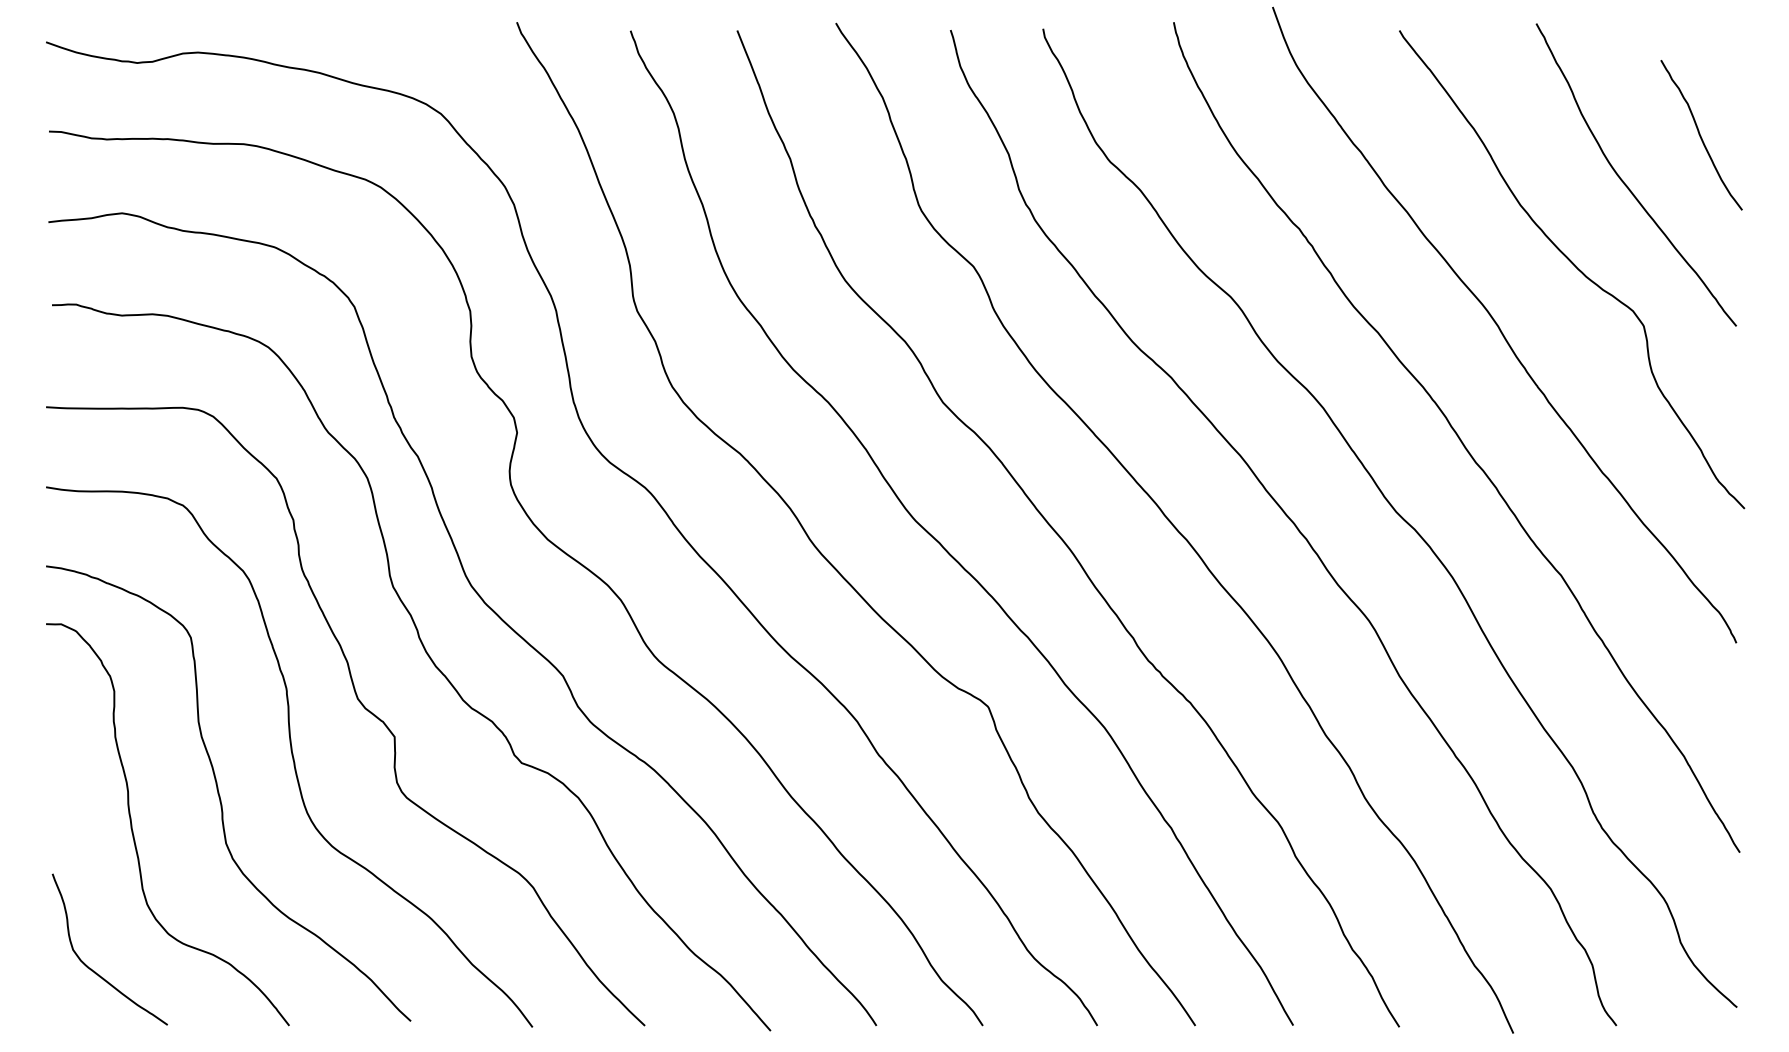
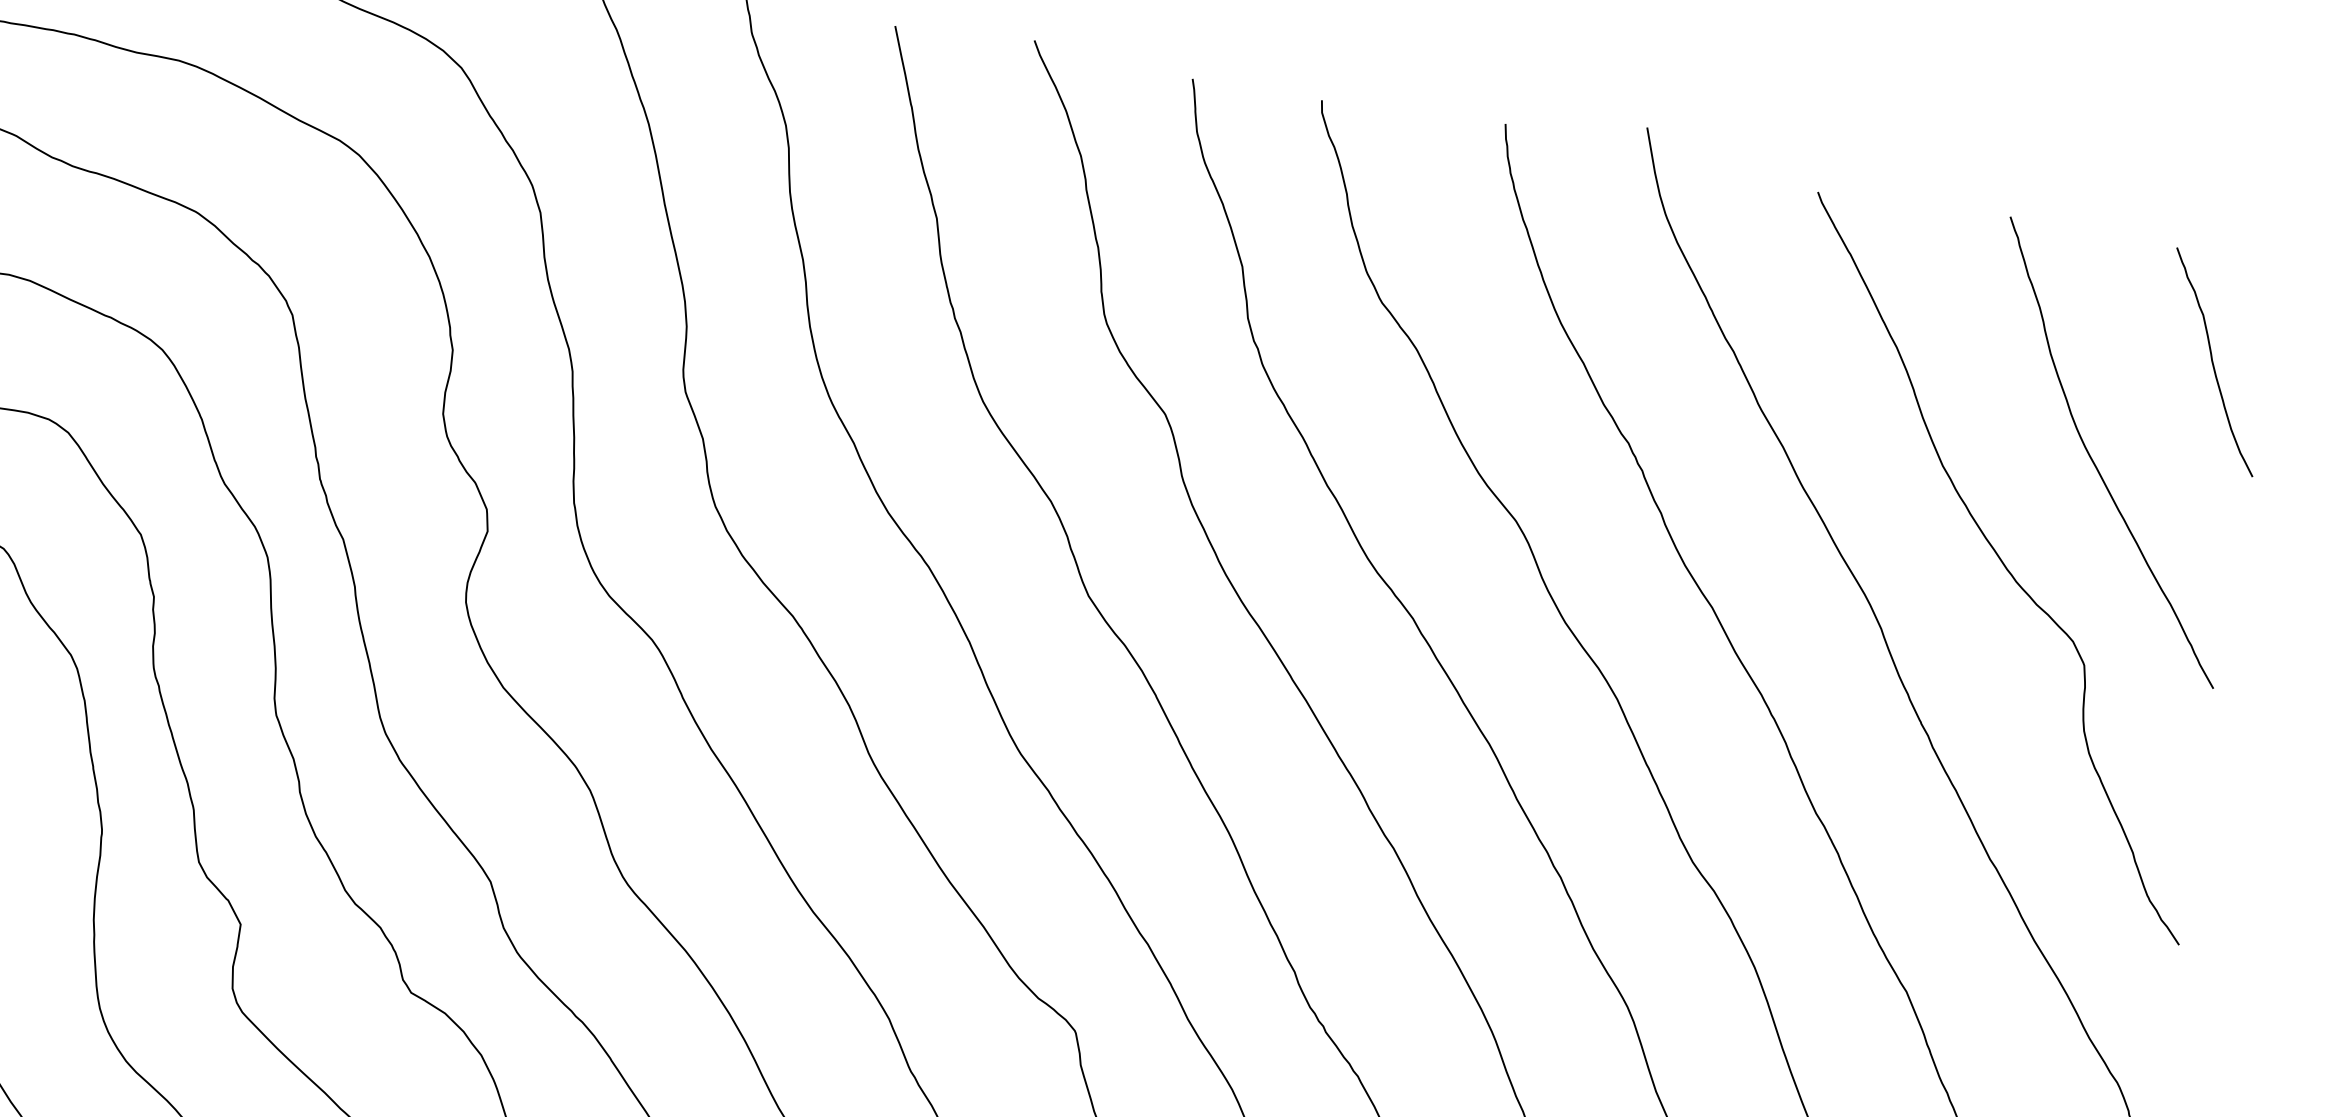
curve: (1701, 135) -> (2214, 362), moved

